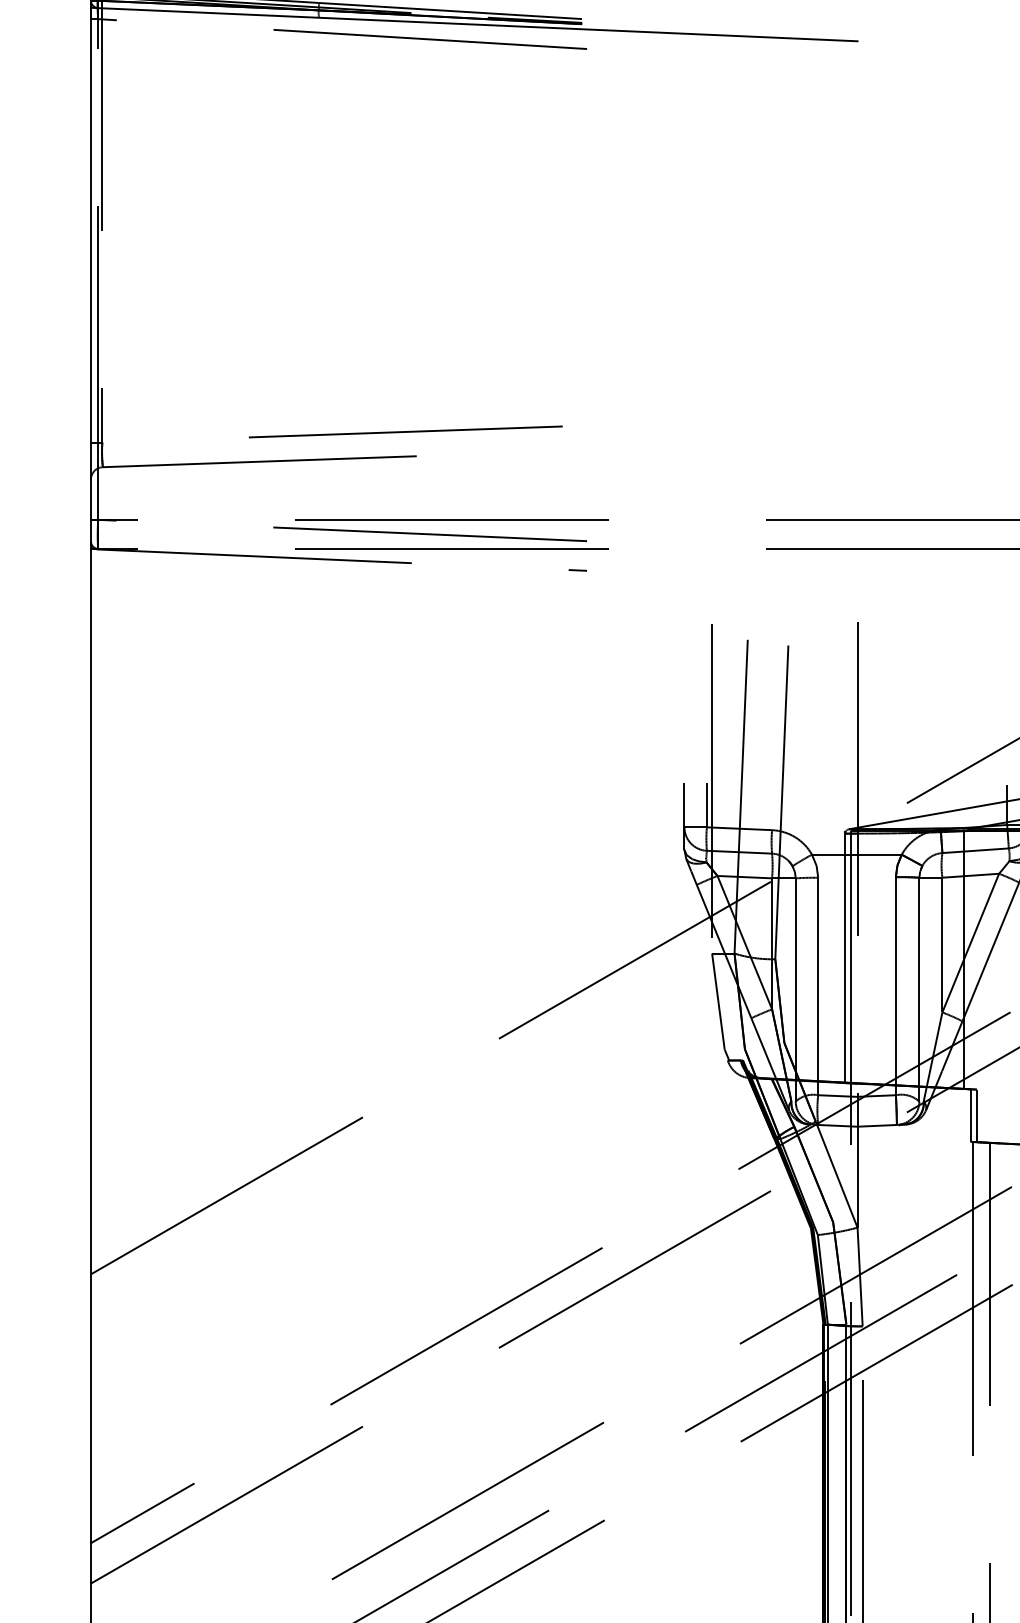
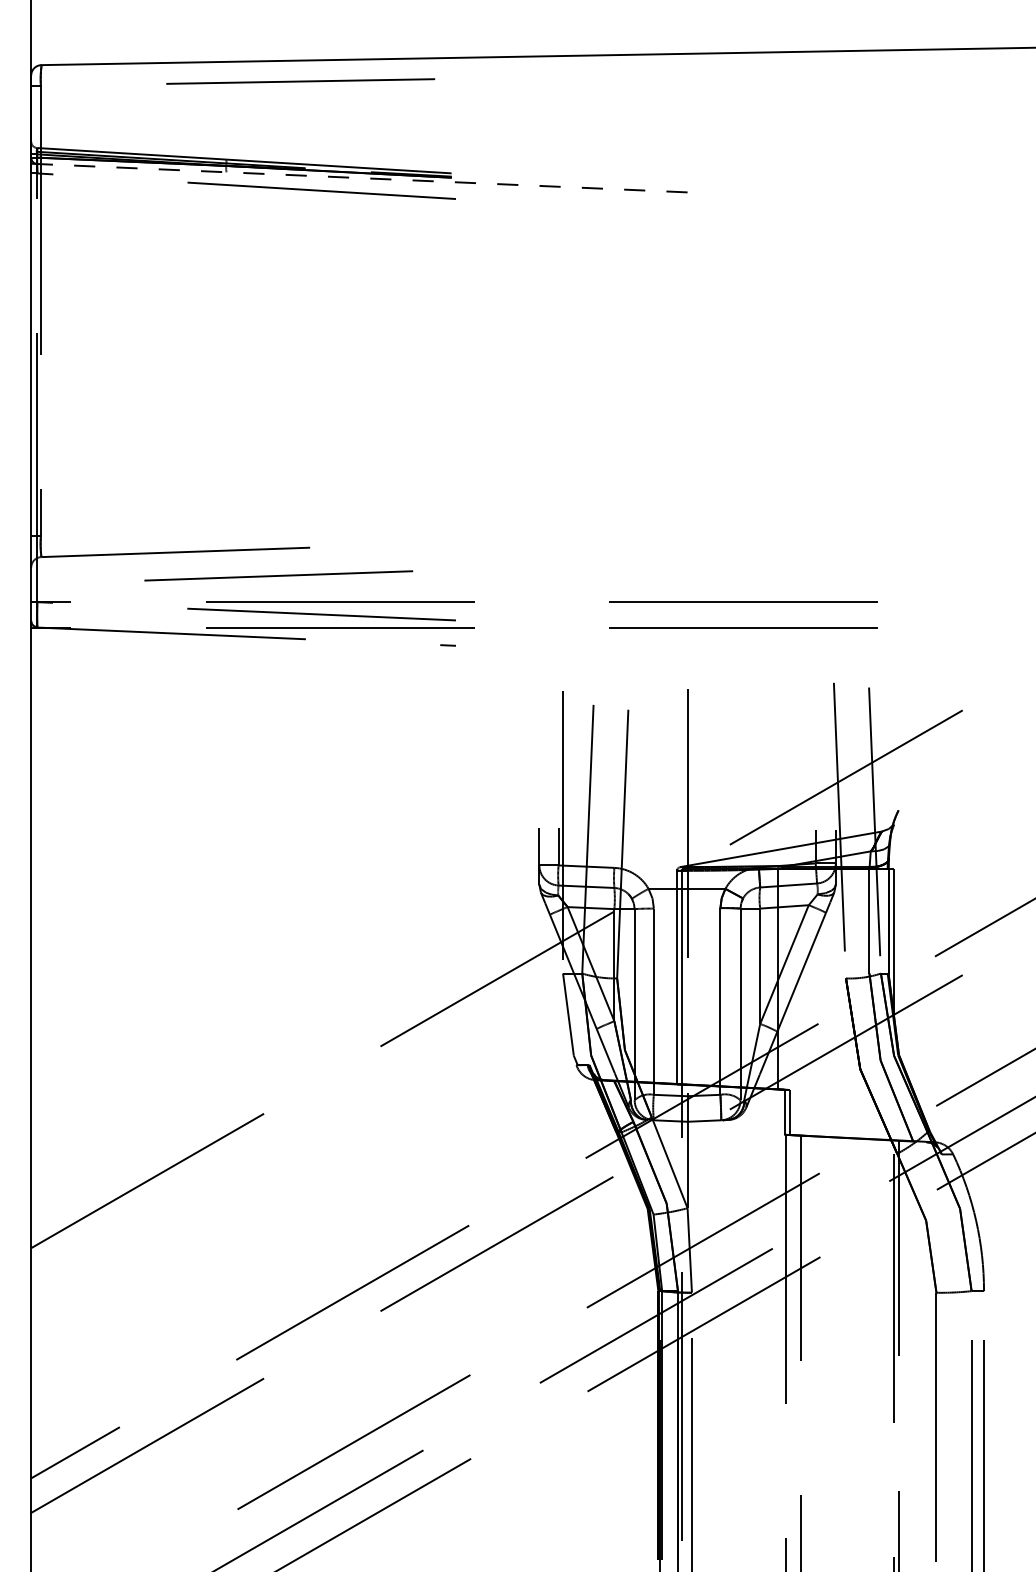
line: (474, 25) -> (359, 178), solid -> dashed
line: (405, 431) -> (278, 575), moved

